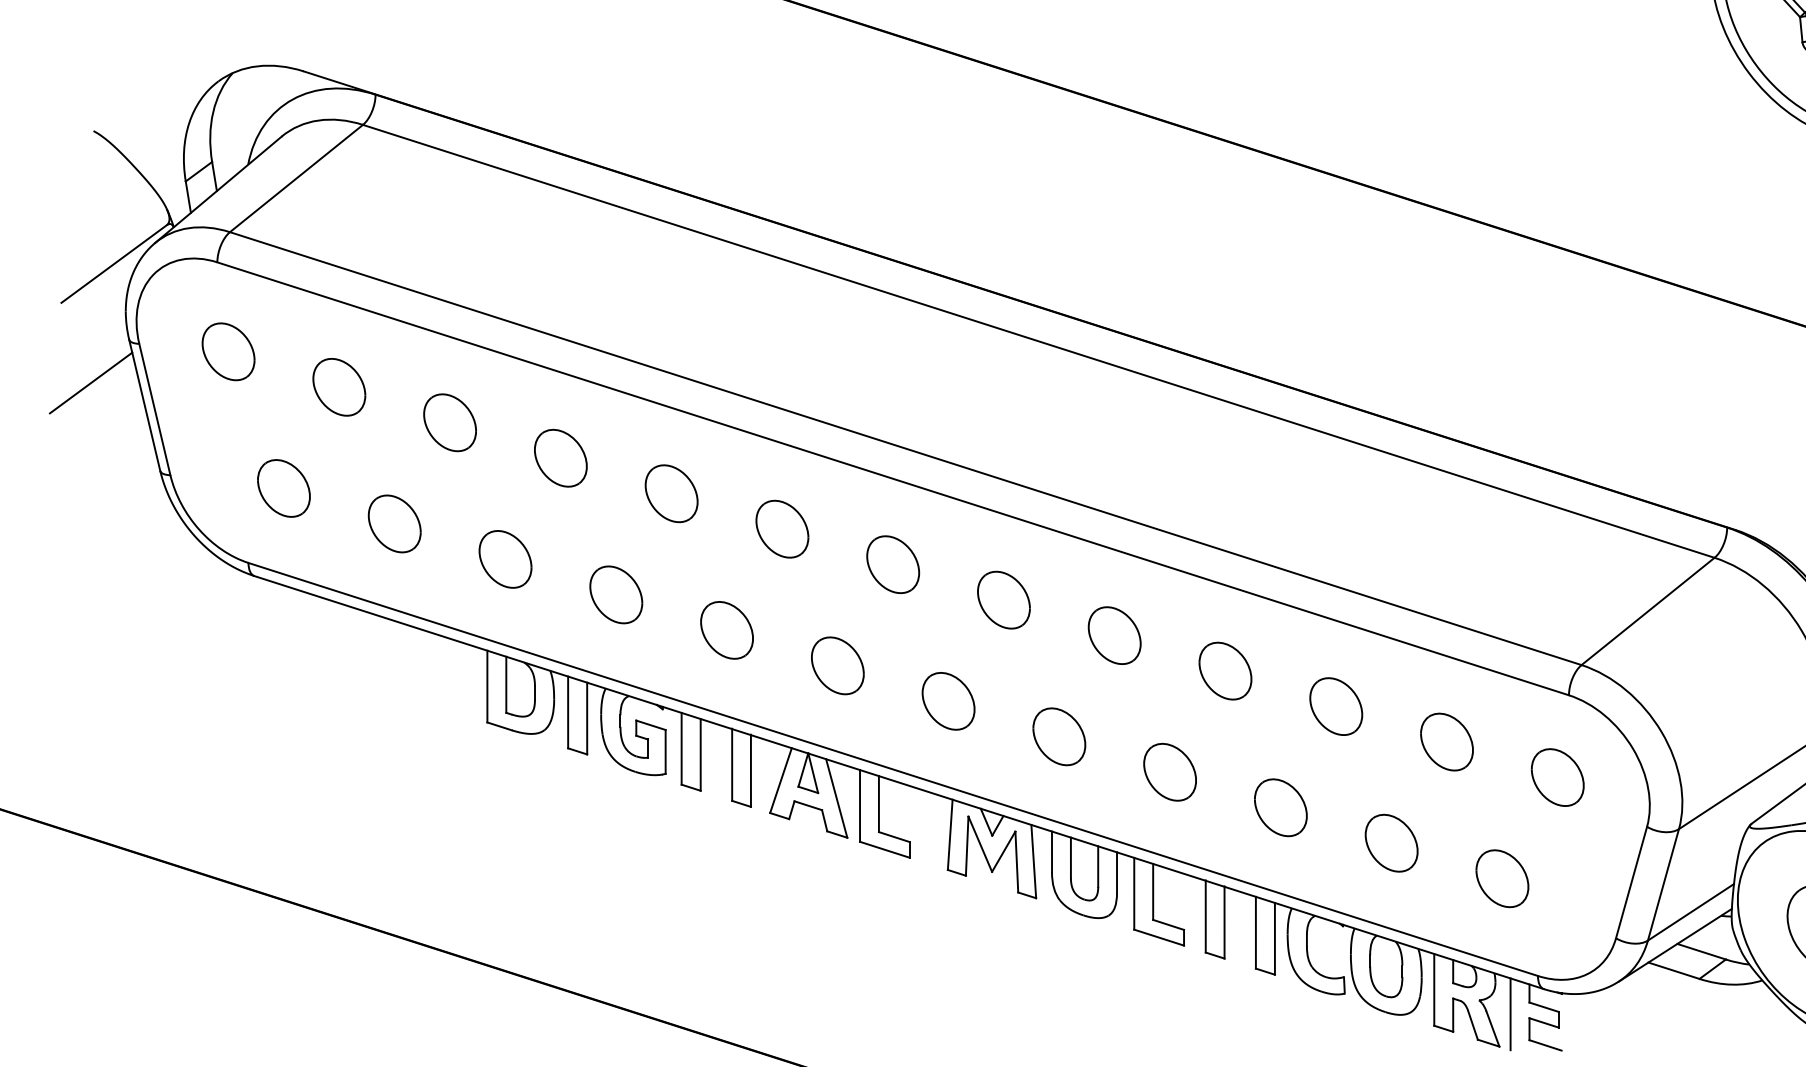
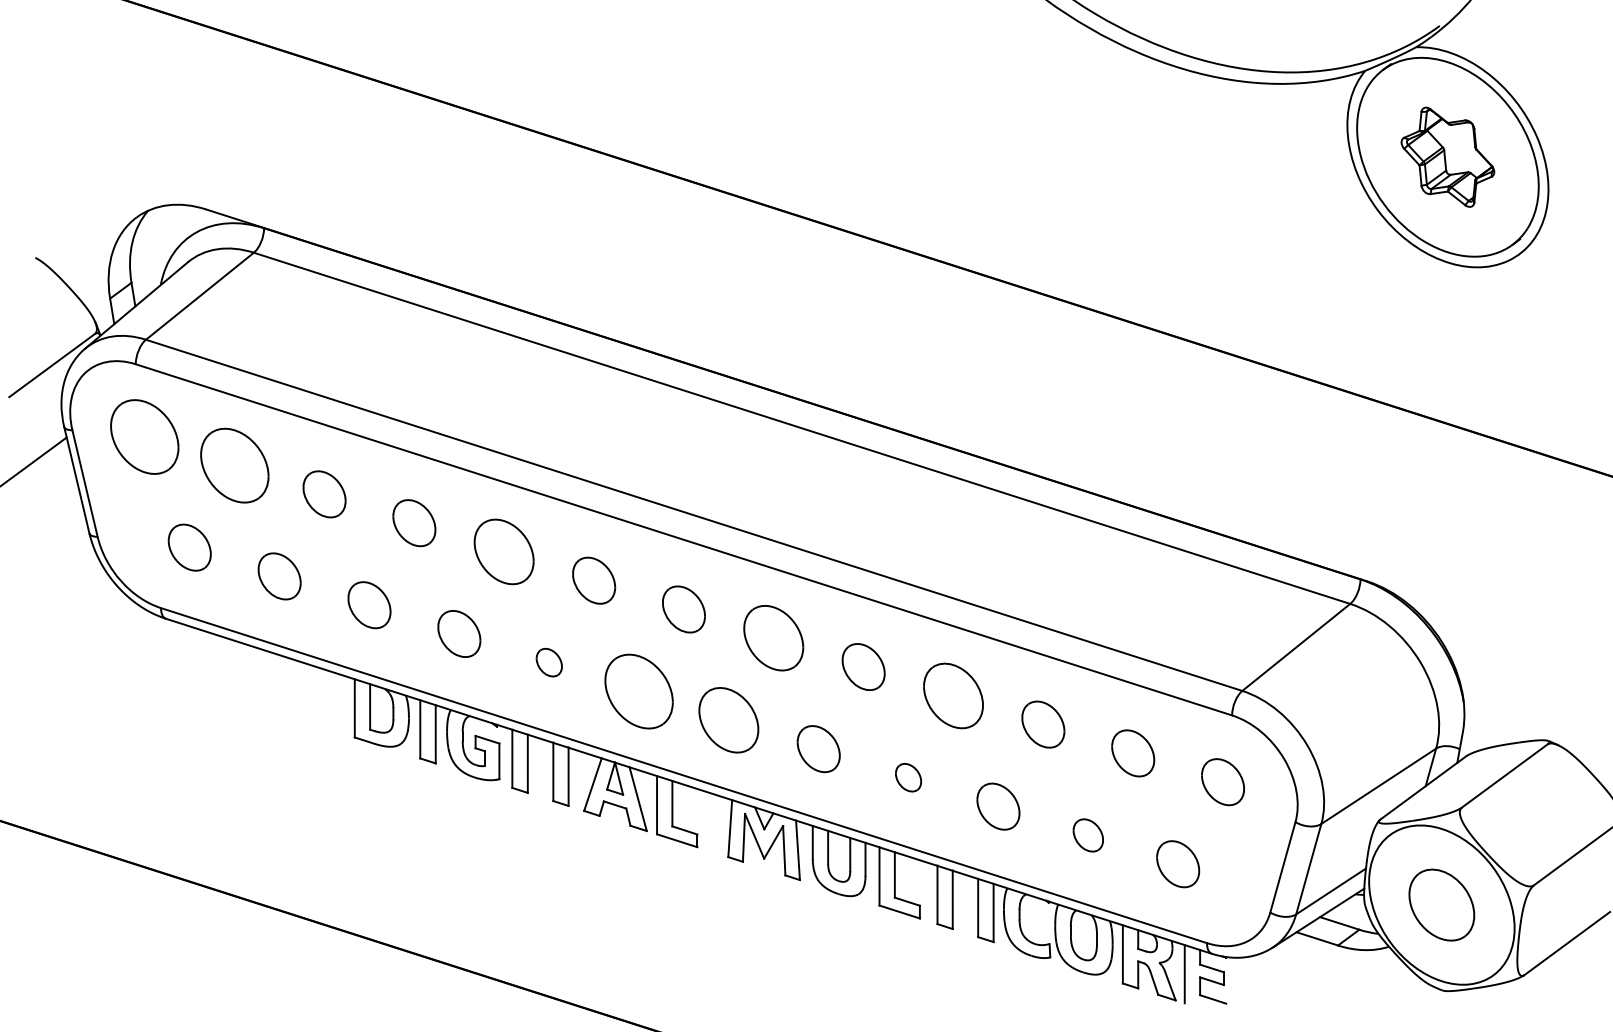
part: (228, 351) -> (144, 436), size x1.6
part: (339, 387) -> (234, 465), size x1.6
part: (671, 493) -> (504, 551), size x1.4
part: (1003, 600) -> (773, 638), size x1.4
part: (727, 630) -> (549, 662), size x0.6
part: (837, 665) -> (638, 691), size x1.6
part: (1225, 670) -> (953, 695), size x1.4
part: (948, 701) -> (728, 720), size x1.4
part: (1169, 771) -> (908, 777), size x0.6
part: (1391, 843) -> (1088, 835), size x0.7

